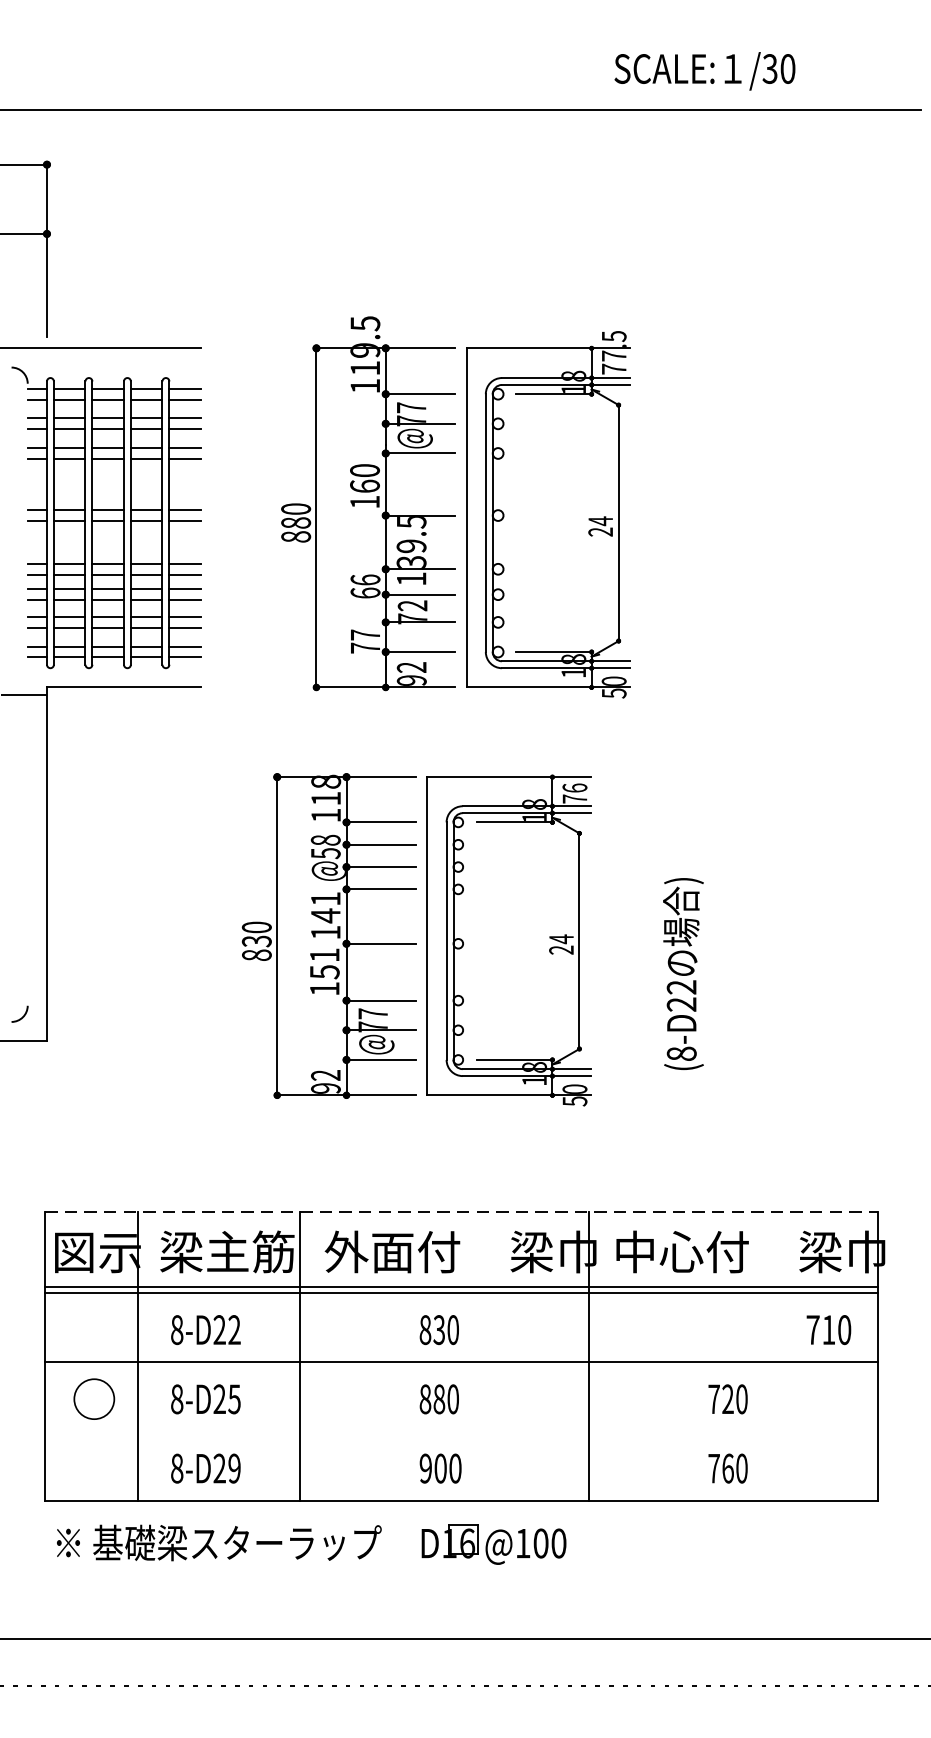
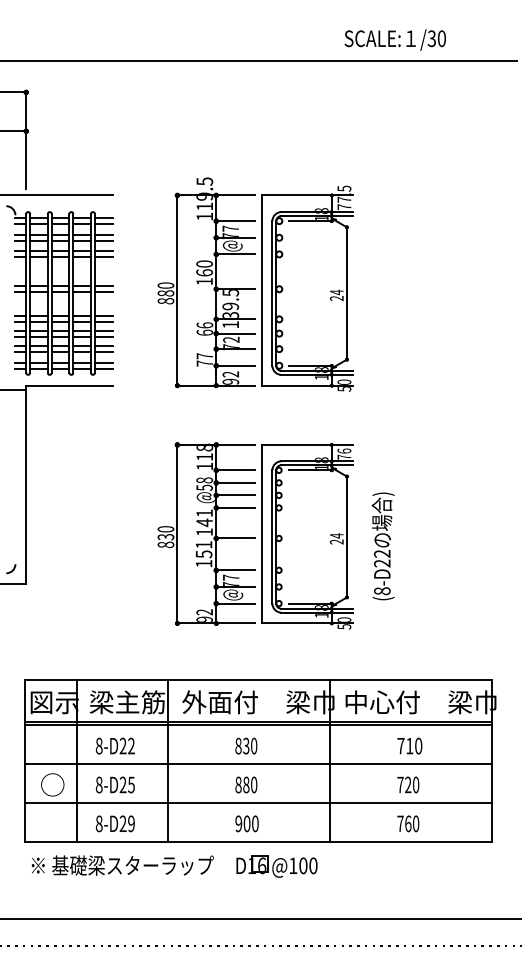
part: (416, 938) -> (255, 535), moved
line: (462, 1211) -> (259, 679), dashed -> solid
text: (828, 1328) -> (409, 745), moved
line: (461, 1430) -> (258, 802), added

